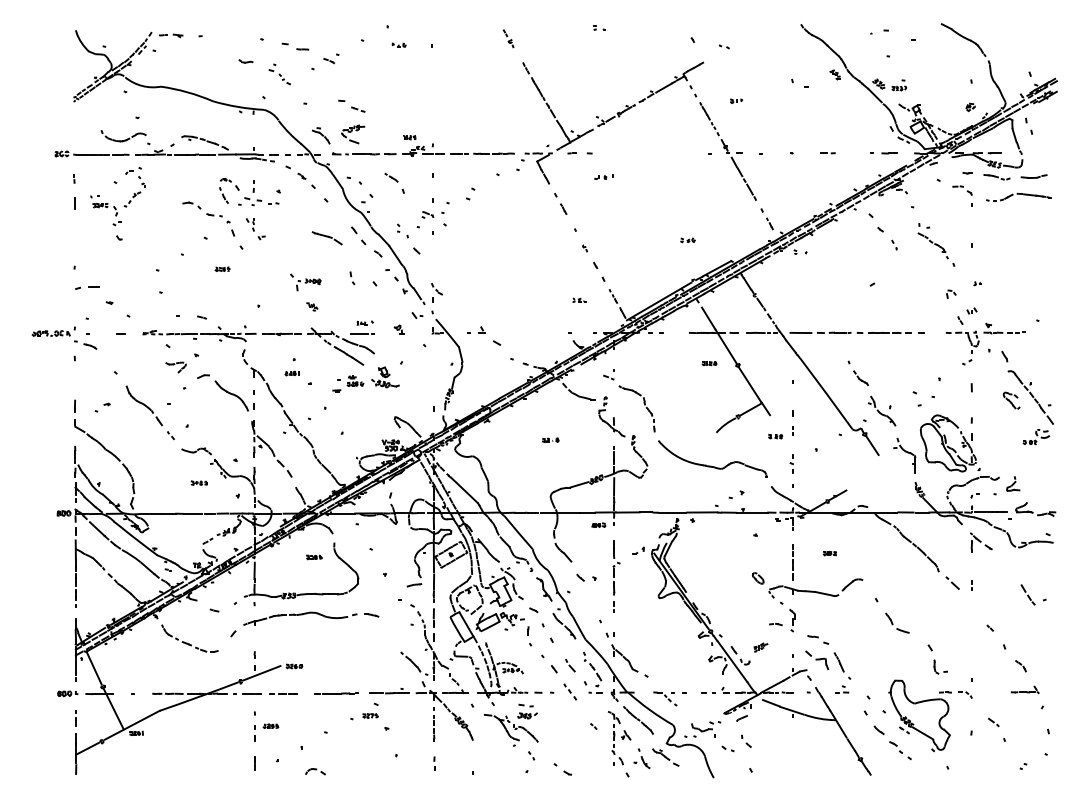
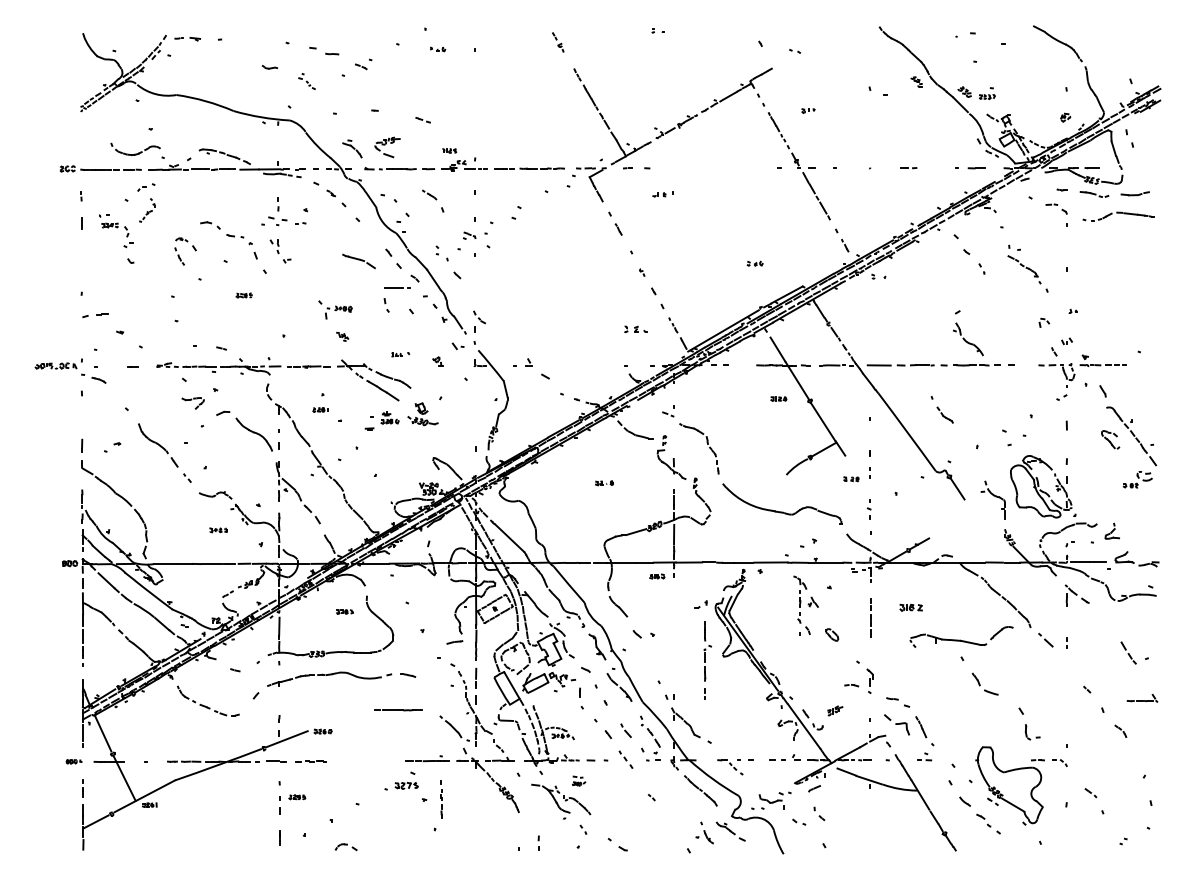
part: (279, 74) -> (306, 81), size x0.7
part: (357, 109) -> (422, 120), moved
part: (134, 191) -> (147, 210), size x0.7
part: (223, 193) -> (179, 254), moved
part: (578, 300) -> (635, 329), size x1.6
line: (362, 333) -> (397, 287), moved
part: (882, 411) -> (968, 339), moved
part: (829, 553) -> (910, 607), size x1.6
part: (616, 576) -> (707, 660), moved
part: (815, 588) -> (961, 636), moved
part: (1025, 690) -> (1142, 698), moved
part: (67, 693) -> (73, 761), size x0.7
line: (336, 693) -> (398, 710), moved
part: (527, 710) -> (578, 780), size x0.6
part: (370, 716) -> (406, 786), size x1.4
part: (434, 724) -> (441, 799), moved
part: (619, 738) -> (805, 605), moved
part: (434, 762) -> (538, 842), moved

